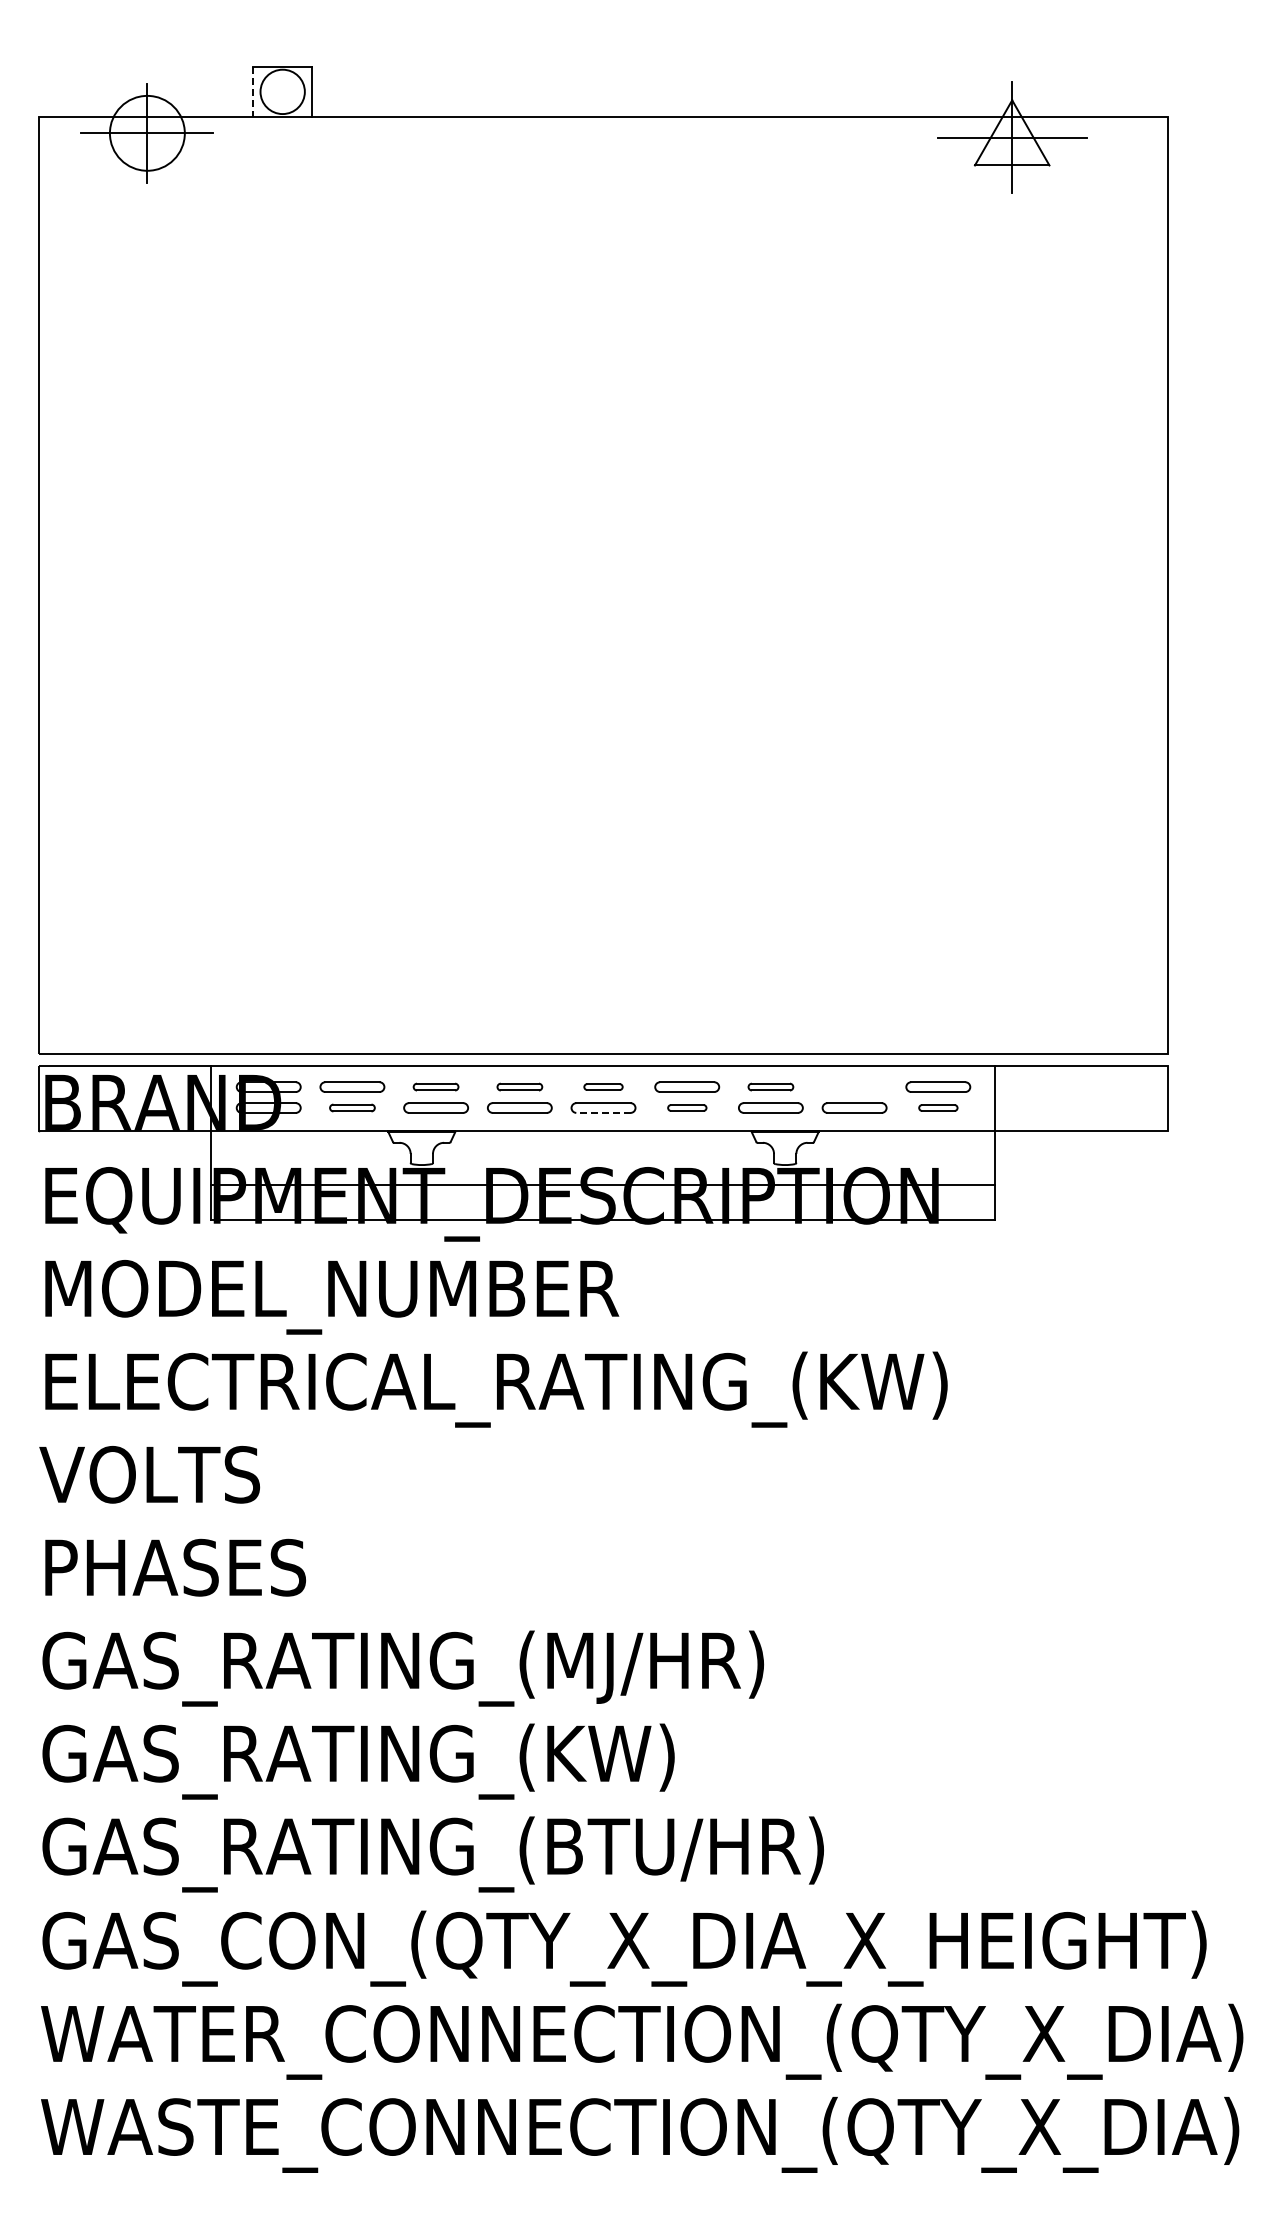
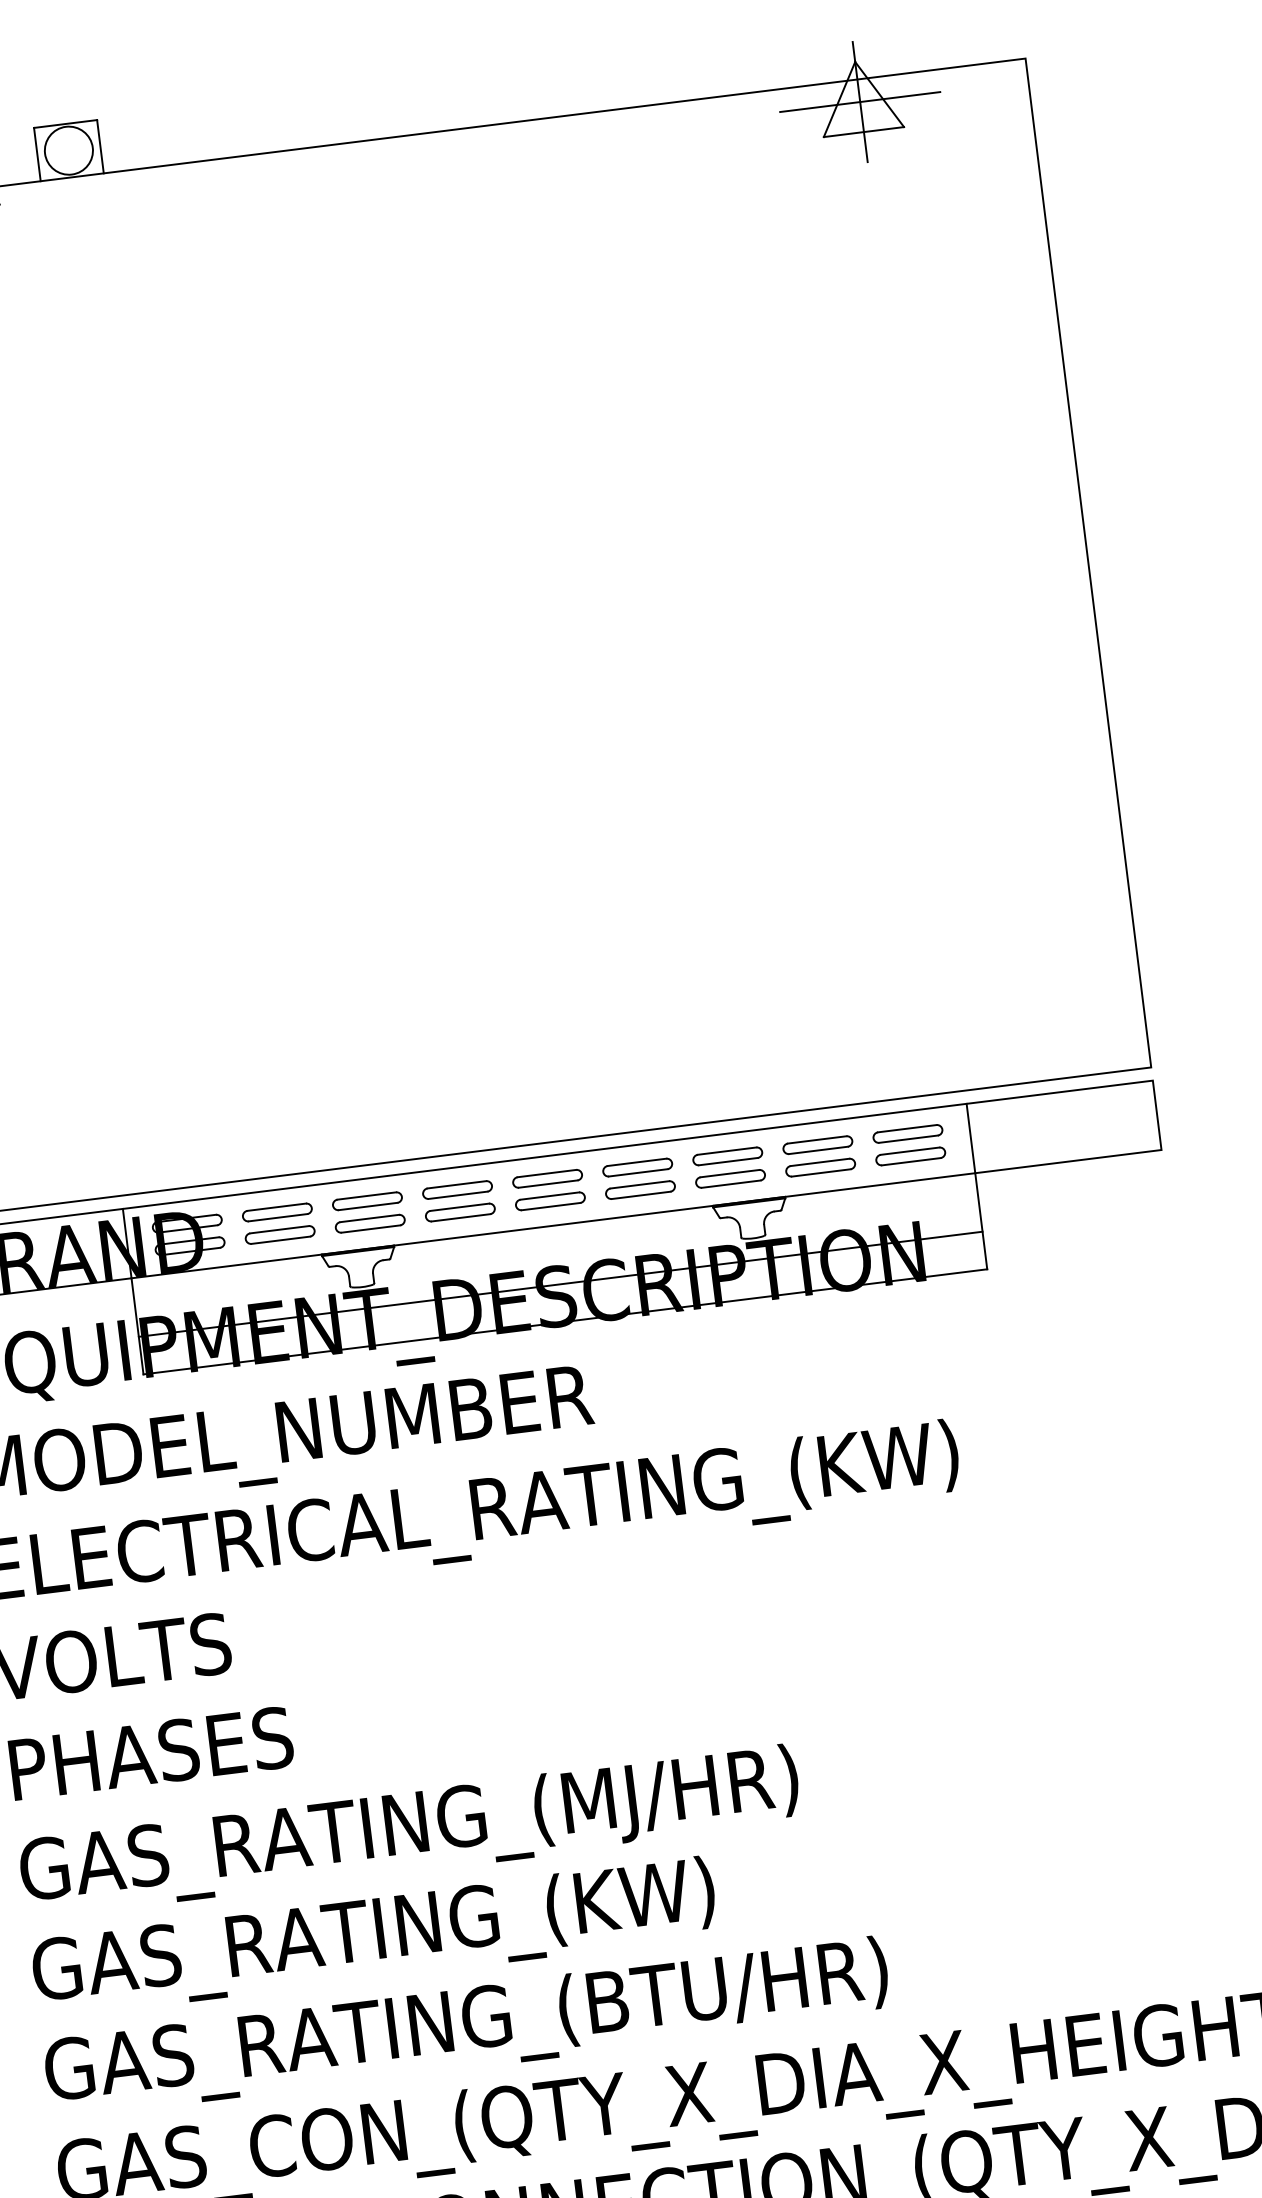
line: (253, 91) -> (37, 154), dashed -> solid
part: (435, 1086) -> (366, 1200), size x1.43
part: (519, 1086) -> (457, 1189), size x1.43
part: (603, 1086) -> (547, 1178), size x1.67
part: (770, 1086) -> (727, 1155), size x1.43
part: (854, 1086) -> (817, 1144), added
part: (352, 1107) -> (280, 1234), size x1.43
part: (687, 1107) -> (640, 1189), size x1.67
part: (938, 1107) -> (910, 1155), size x1.67
line: (603, 1112) -> (551, 1206), dashed -> solid

